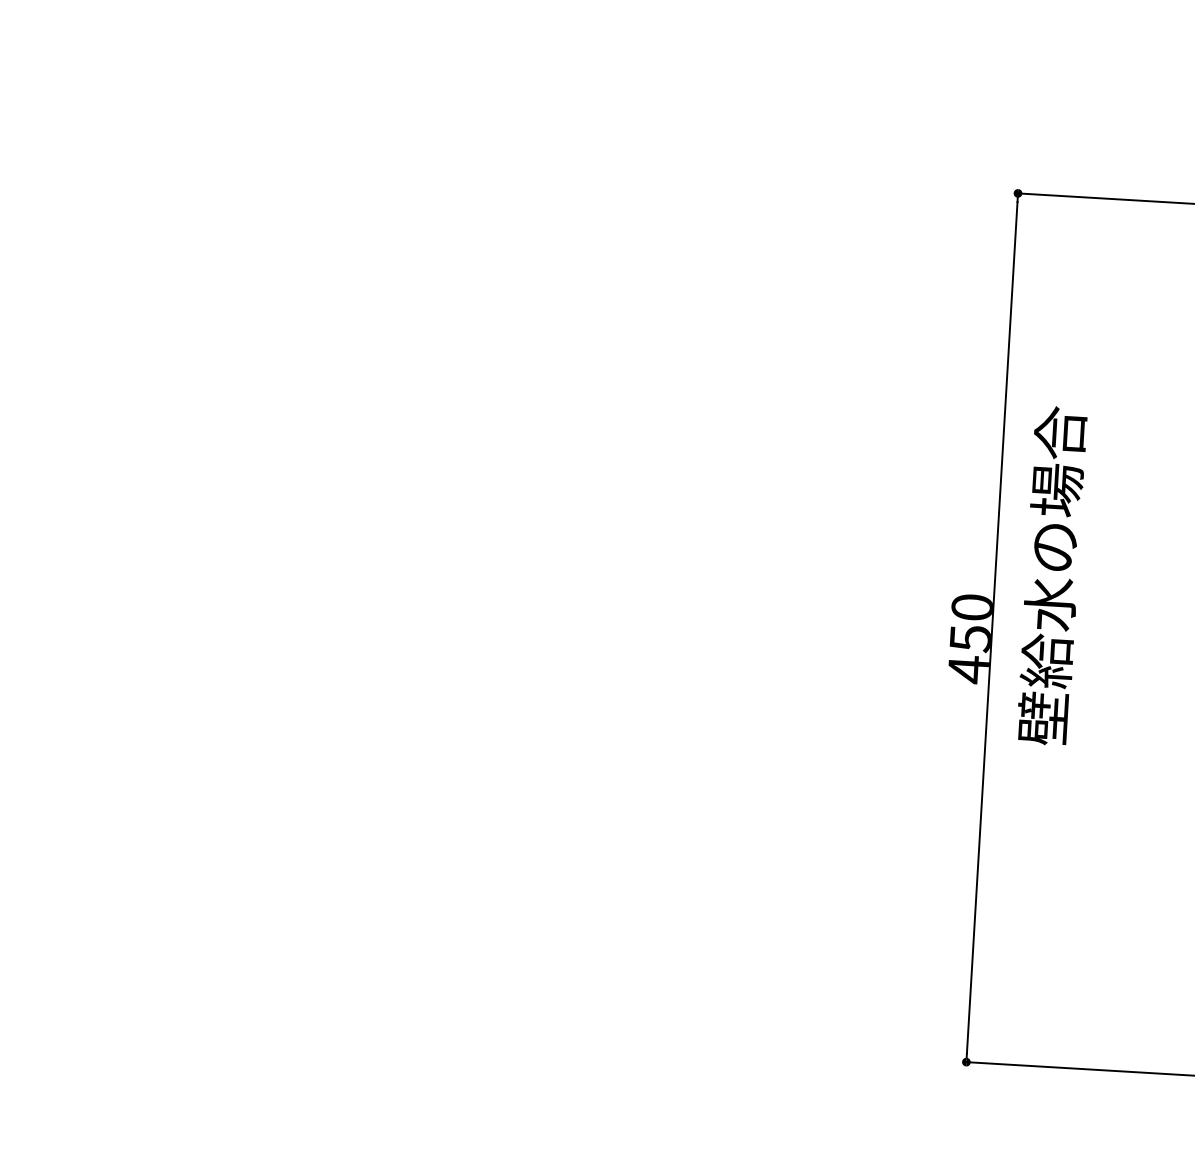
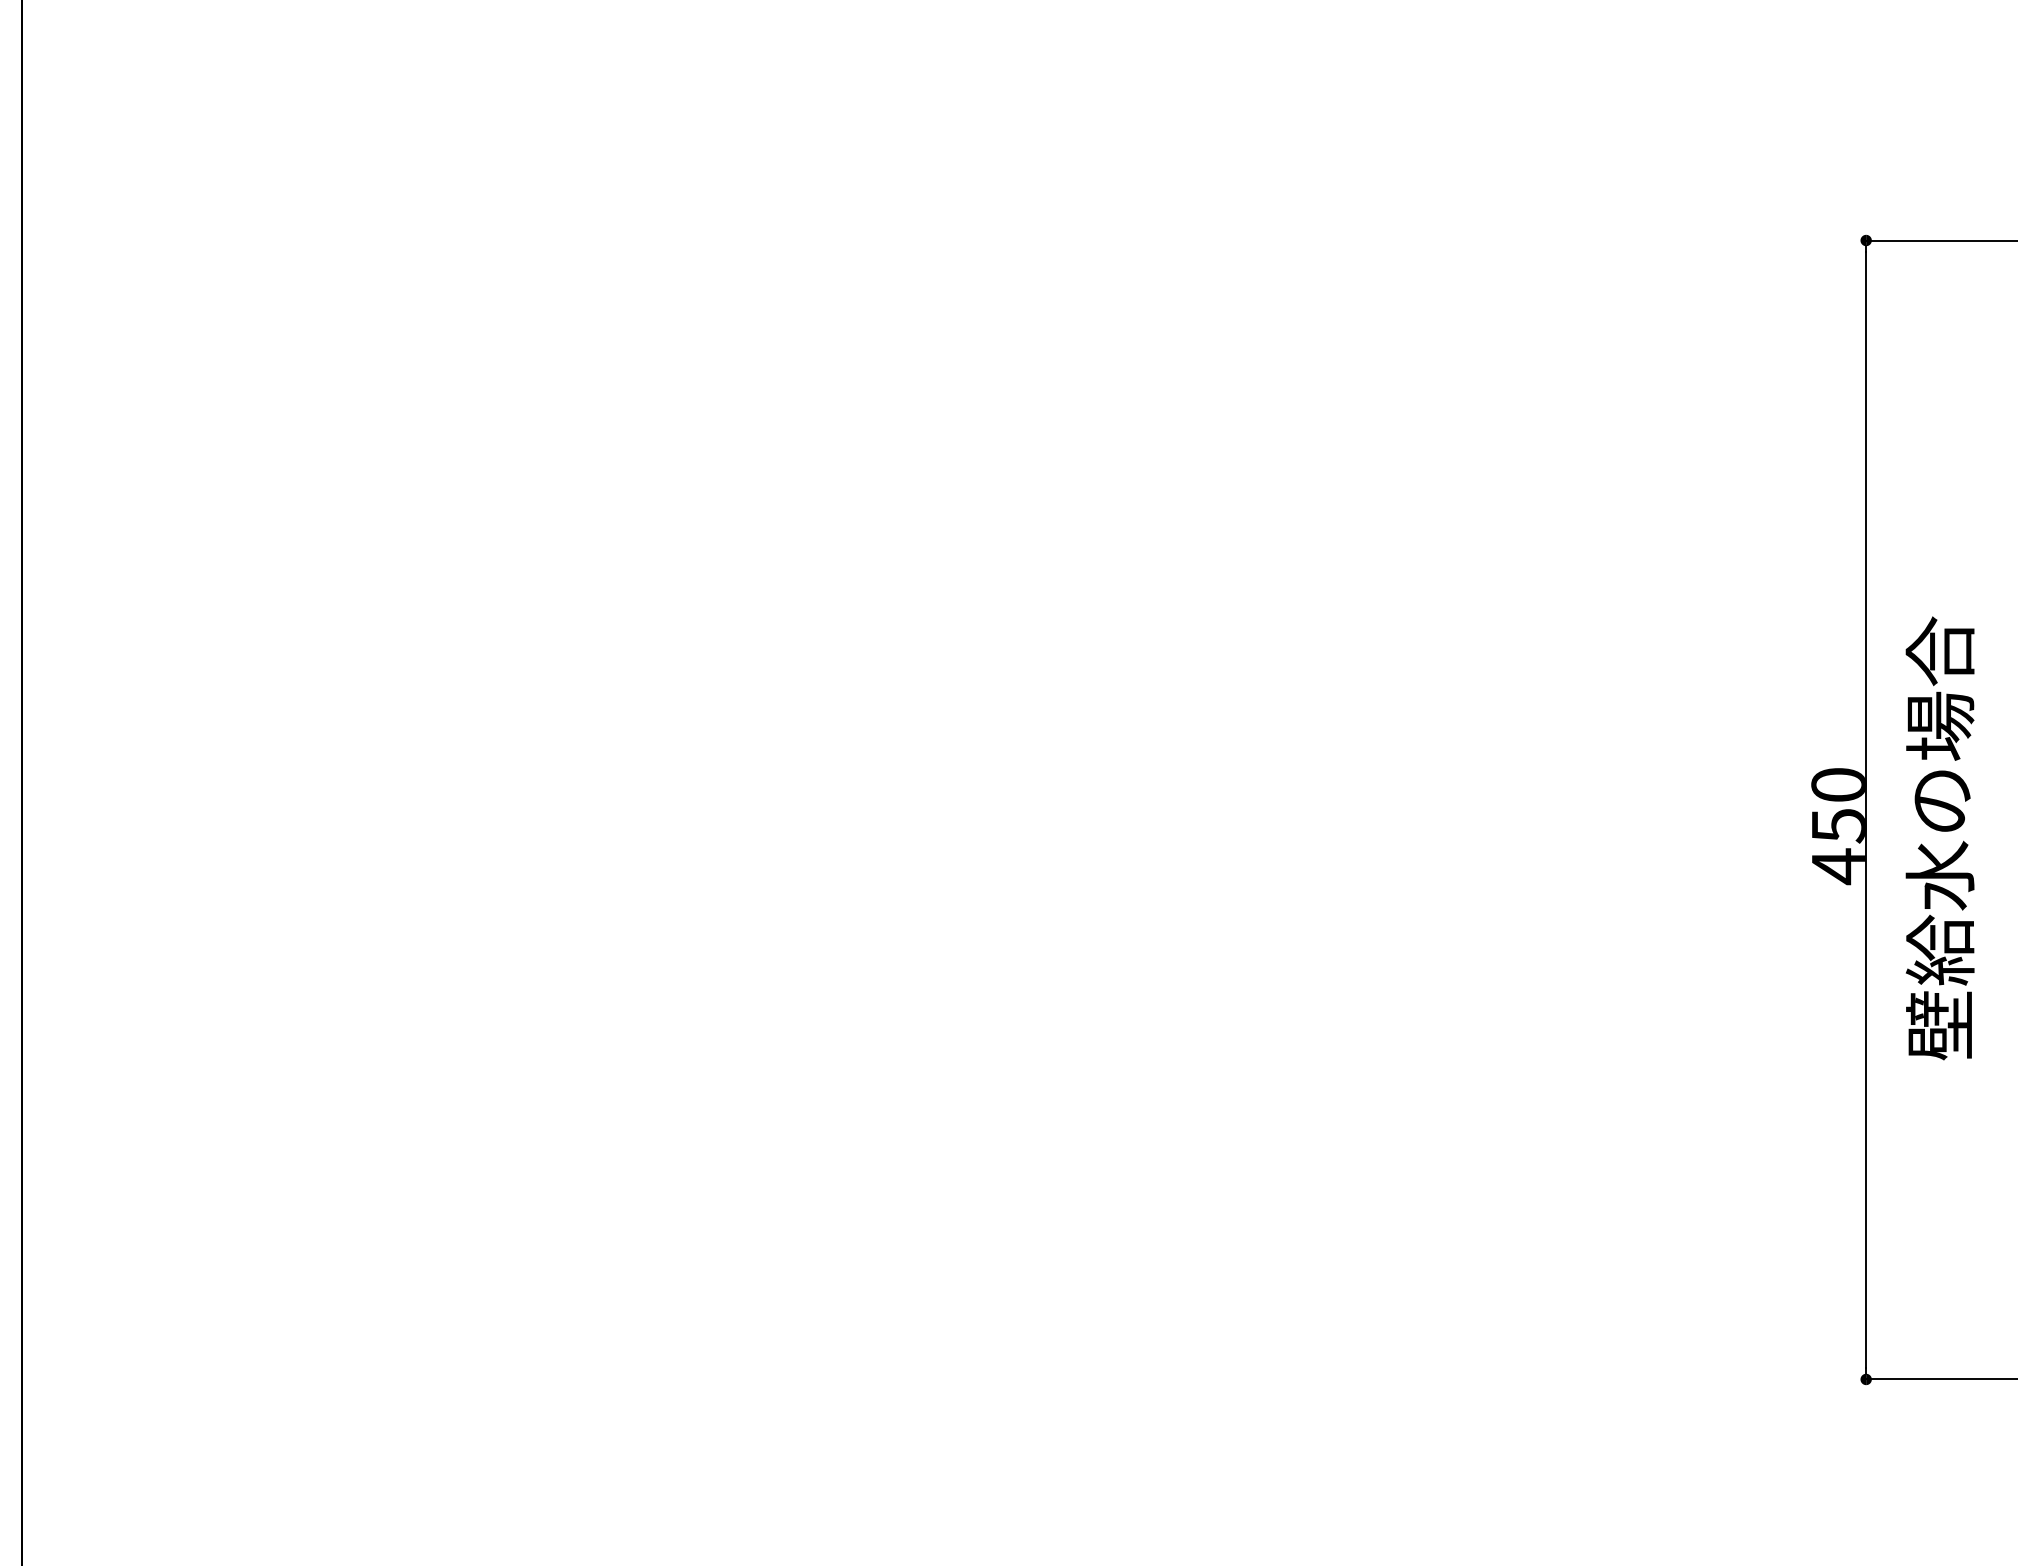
text: (1051, 575) -> (1939, 838), moved

